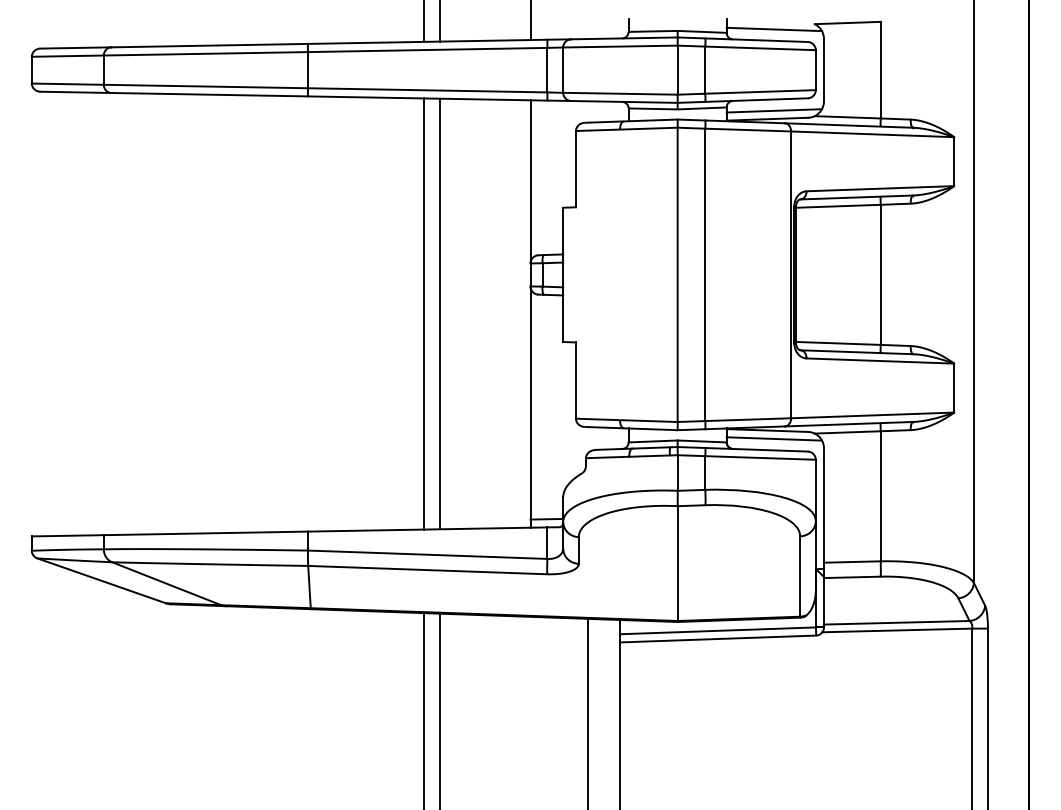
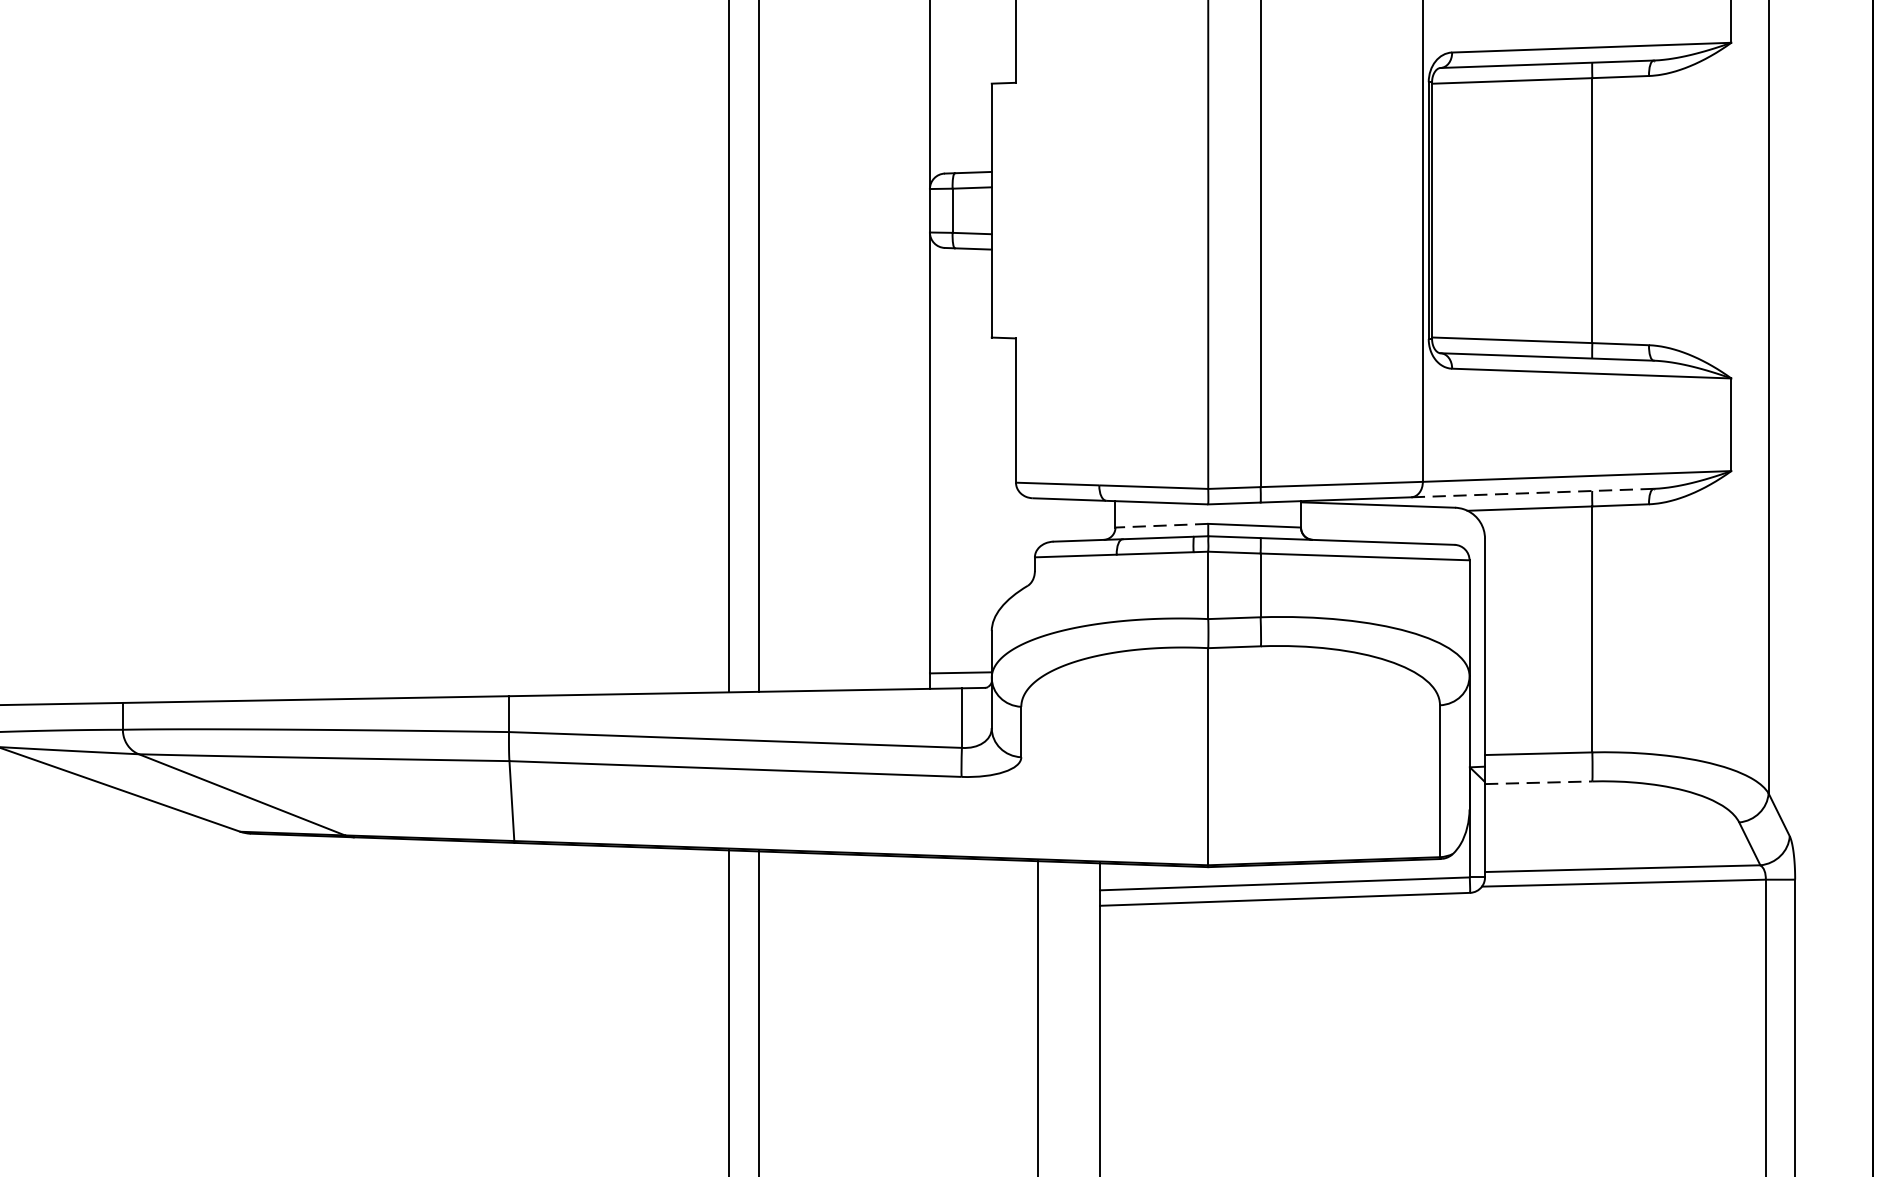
line: (848, 424) -> (1531, 493), solid -> dashed
line: (774, 438) -> (1391, 520), removed
line: (653, 441) -> (1162, 525), solid -> dashed
line: (852, 577) -> (1538, 783), solid -> dashed

